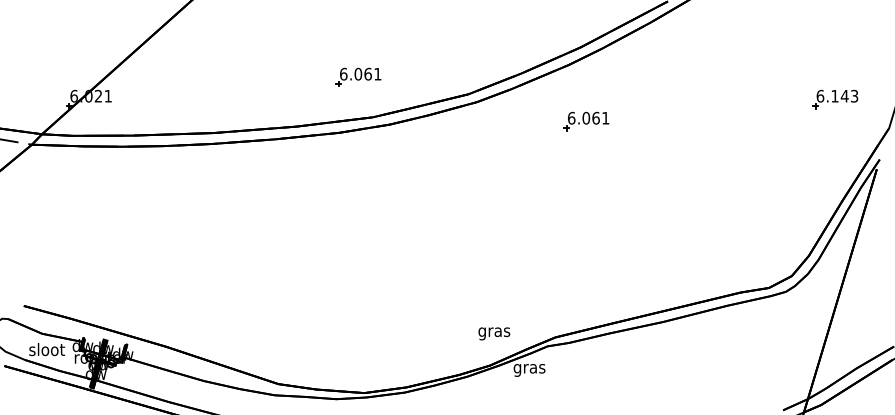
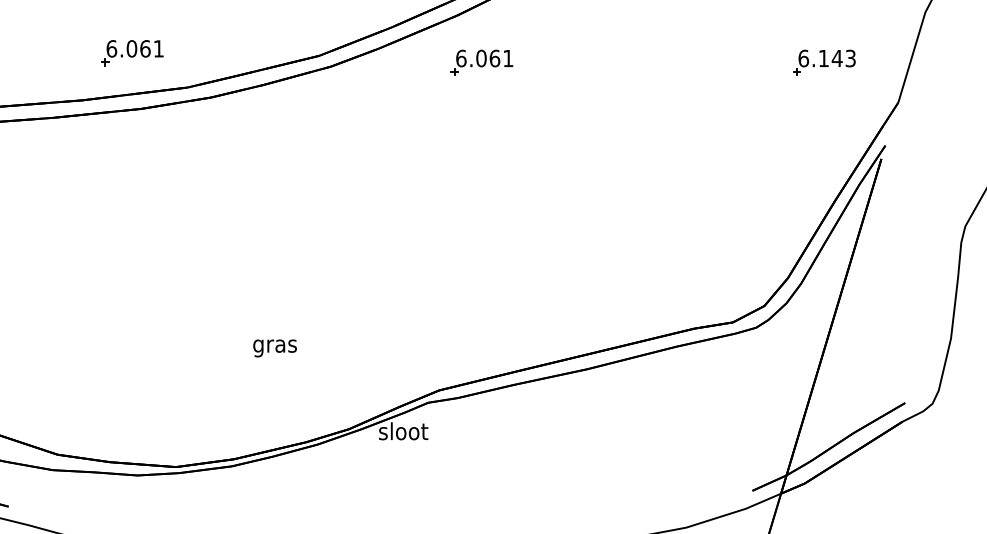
part: (358, 76) -> (132, 51), moved
part: (586, 121) -> (481, 62), moved
text: (494, 333) -> (275, 347), moved
text: (529, 368) -> (403, 433), gras -> sloot

